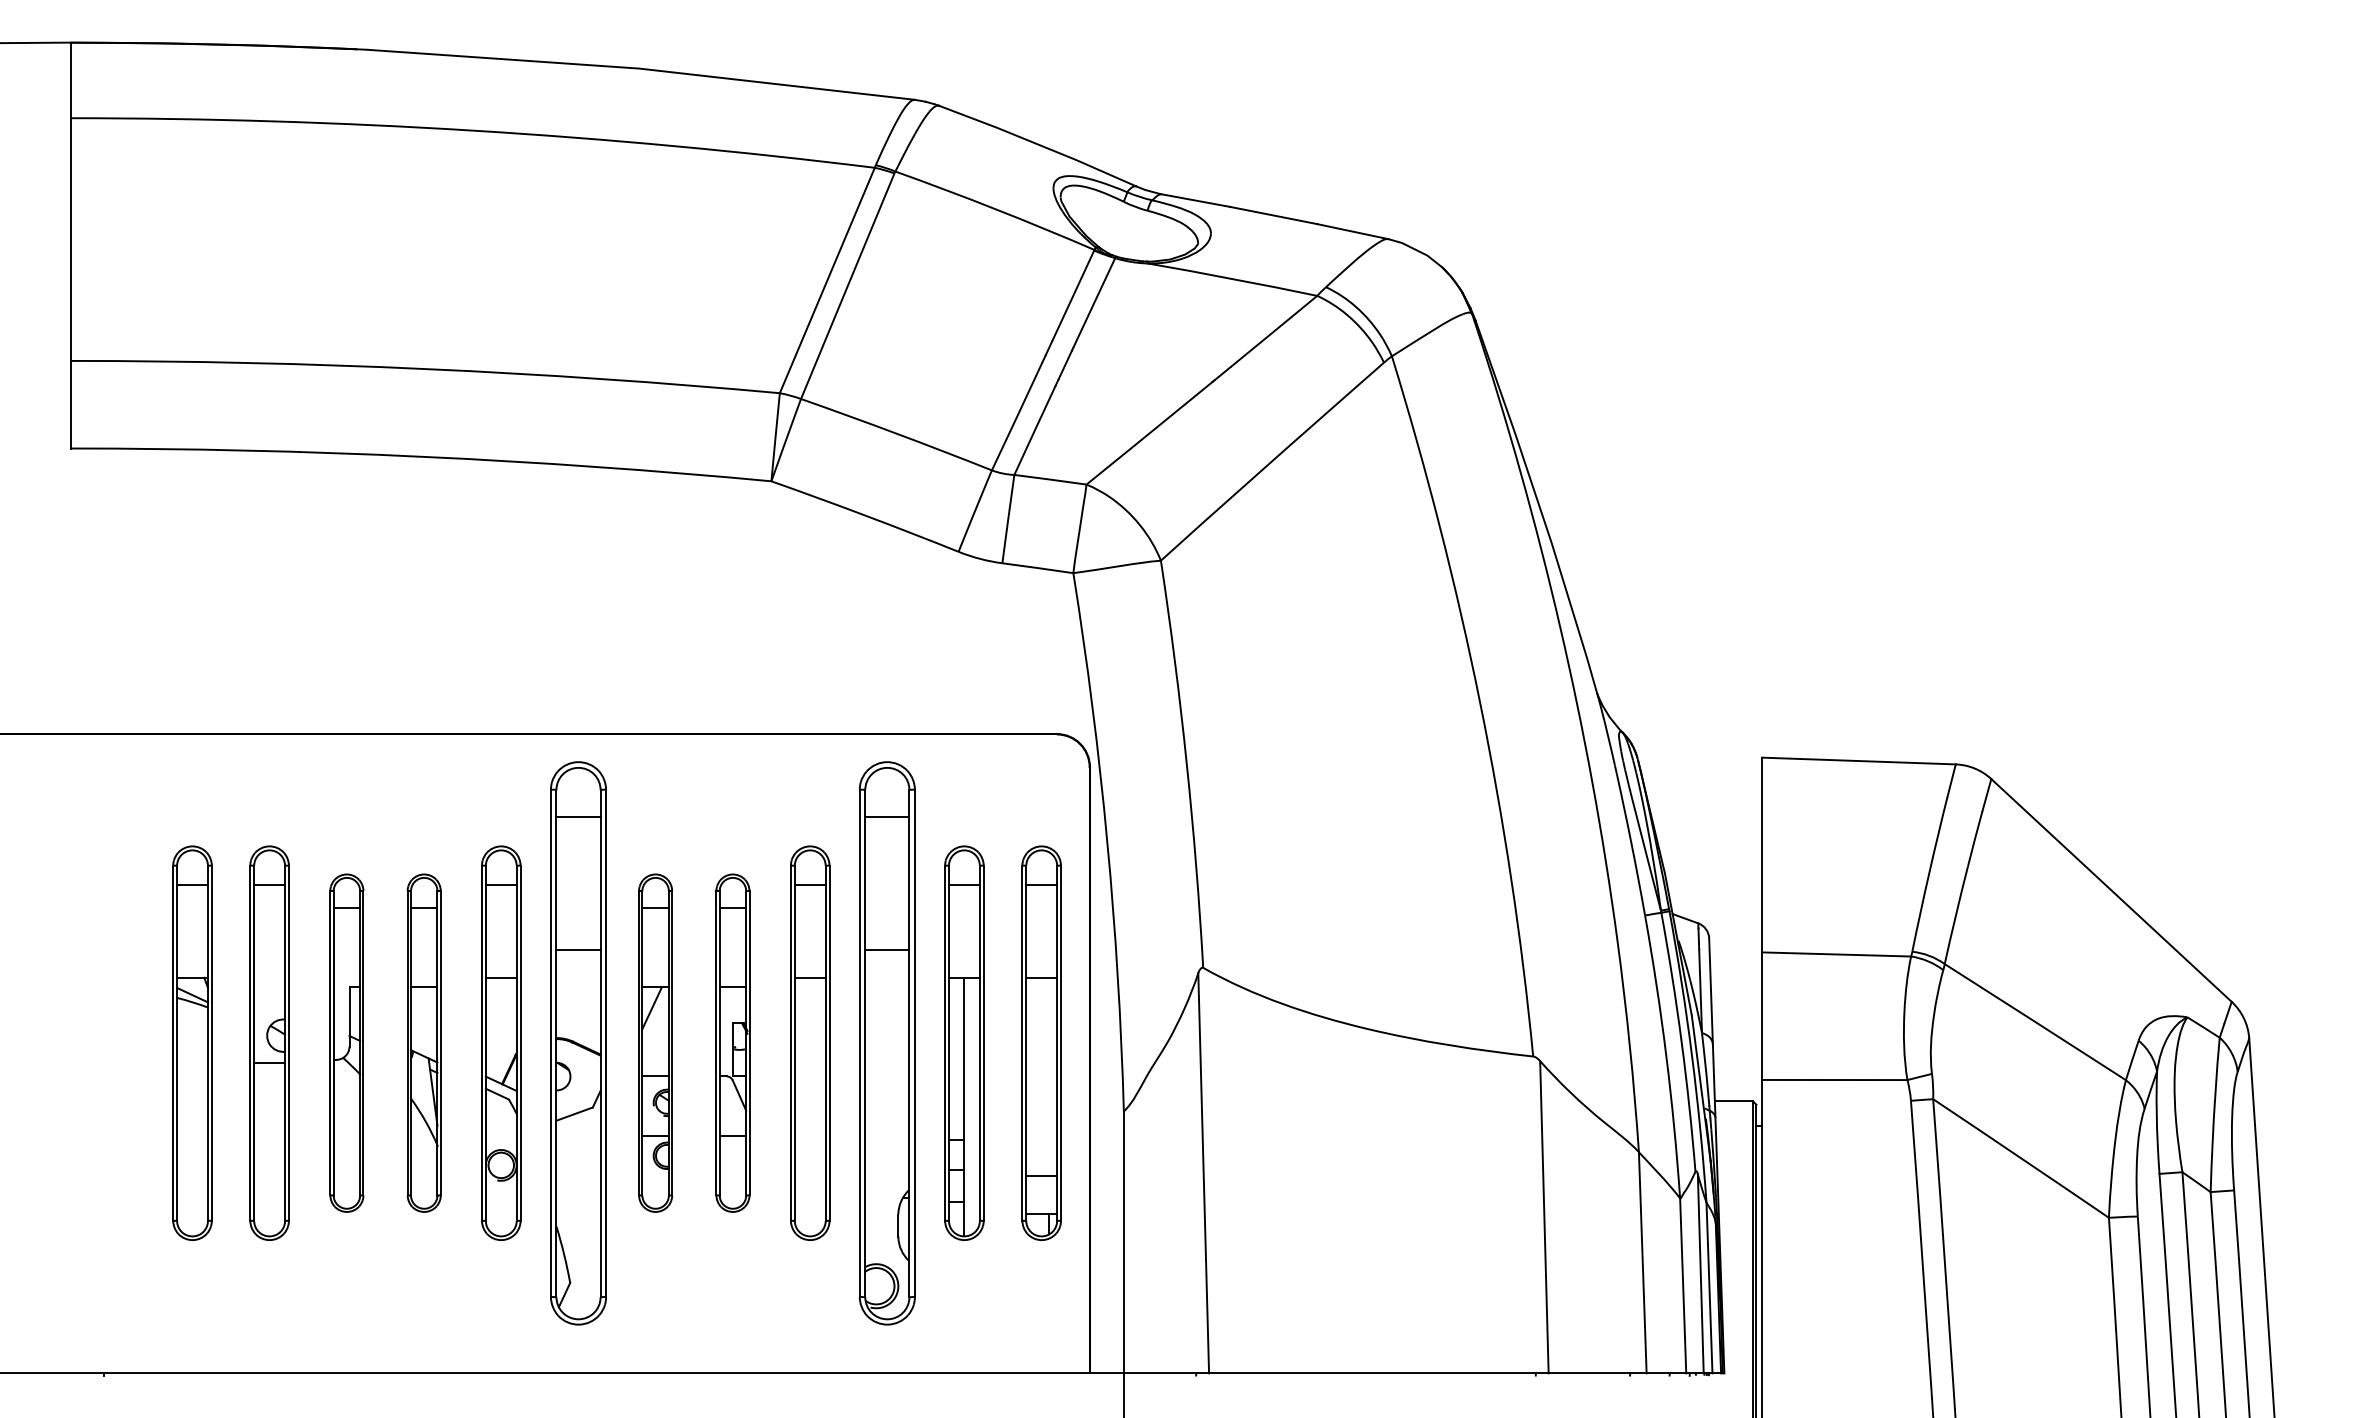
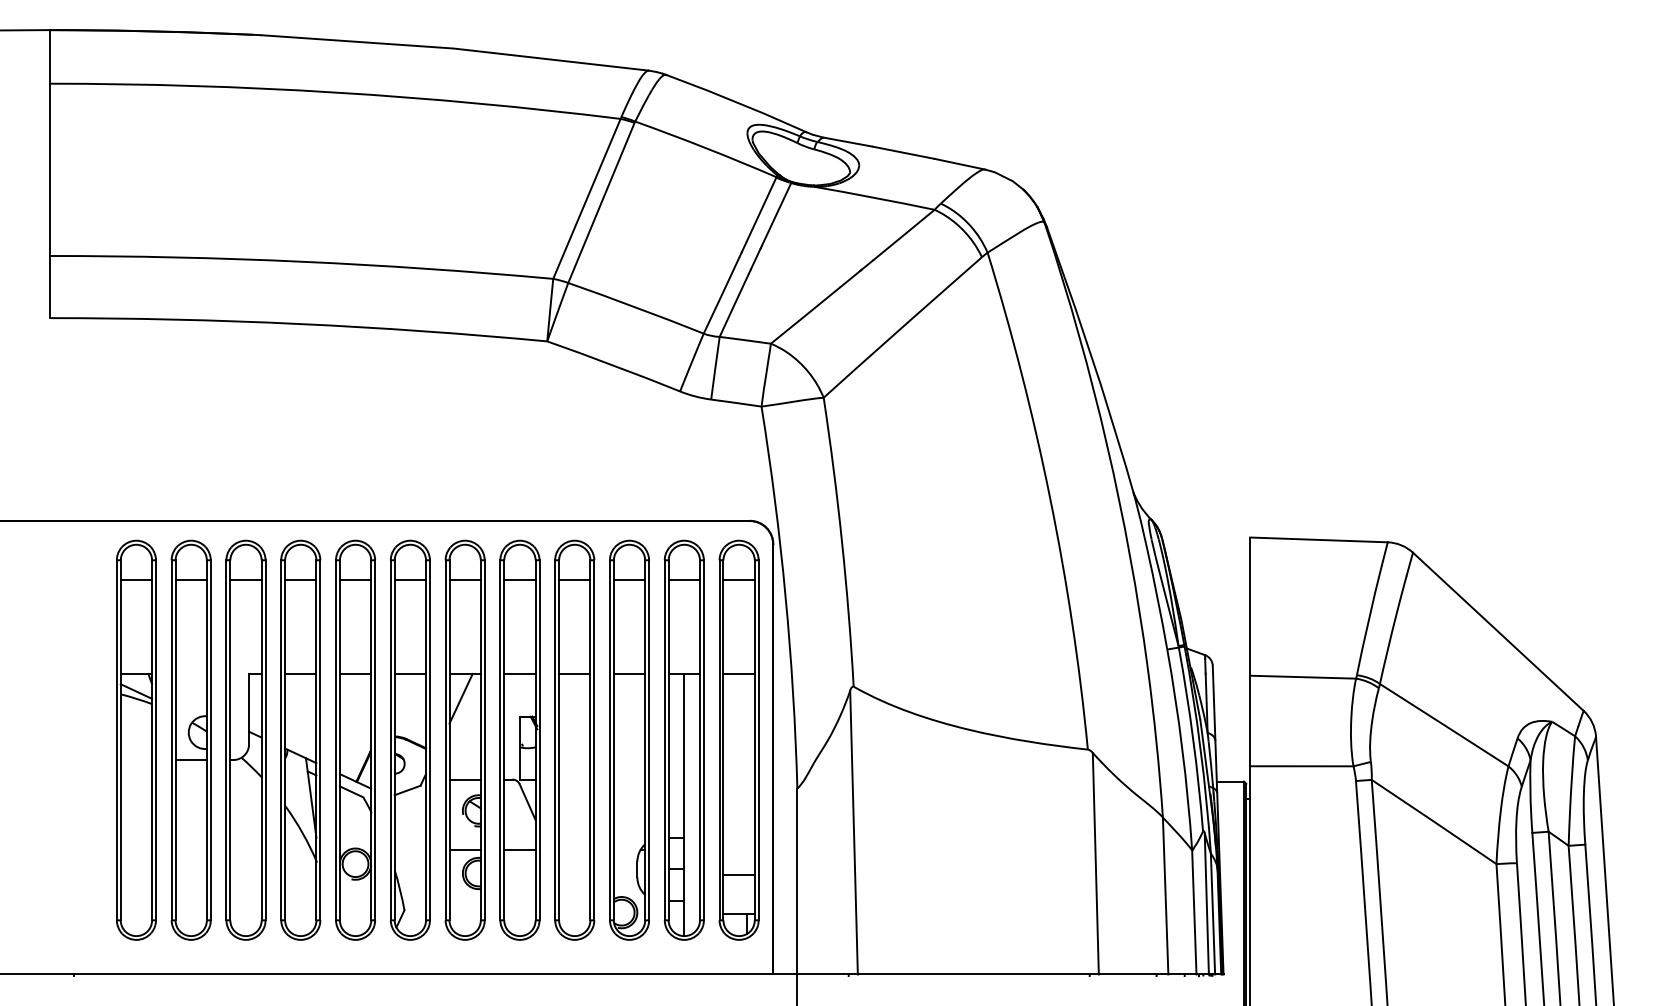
part: (192, 1042) -> (136, 739), size x1.43
part: (268, 1042) -> (190, 739), size x1.43
part: (346, 1042) -> (245, 739), size x1.67
part: (423, 1042) -> (300, 739), size x1.67
part: (501, 1042) -> (355, 739), size x1.43
part: (654, 1042) -> (464, 739), size x1.67
part: (732, 1042) -> (519, 739), size x1.67
part: (809, 1042) -> (574, 739), size x1.43
part: (963, 1042) -> (683, 739), size x1.43
part: (1040, 1042) -> (738, 739), size x1.43

